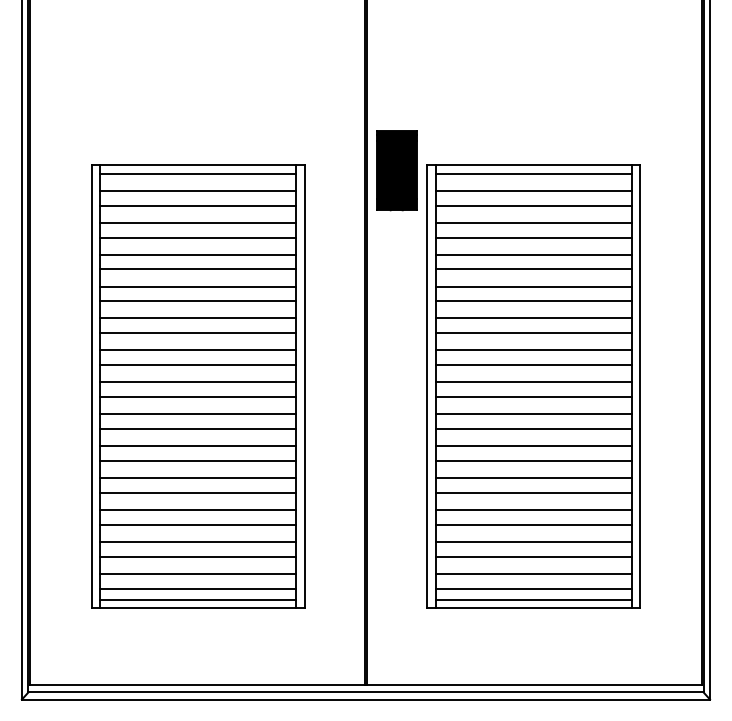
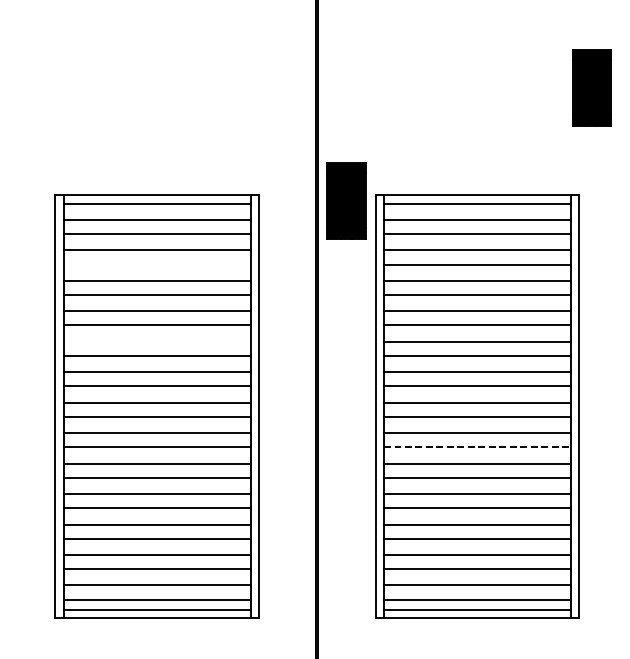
part: (653, 52) -> (591, 87), added
line: (198, 237) -> (157, 264), removed
line: (198, 318) -> (157, 341), removed
line: (533, 429) -> (477, 447), solid -> dashed

